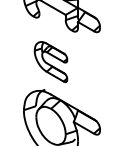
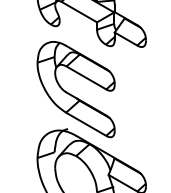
part: (50, 61) -> (75, 88), size x1.67

